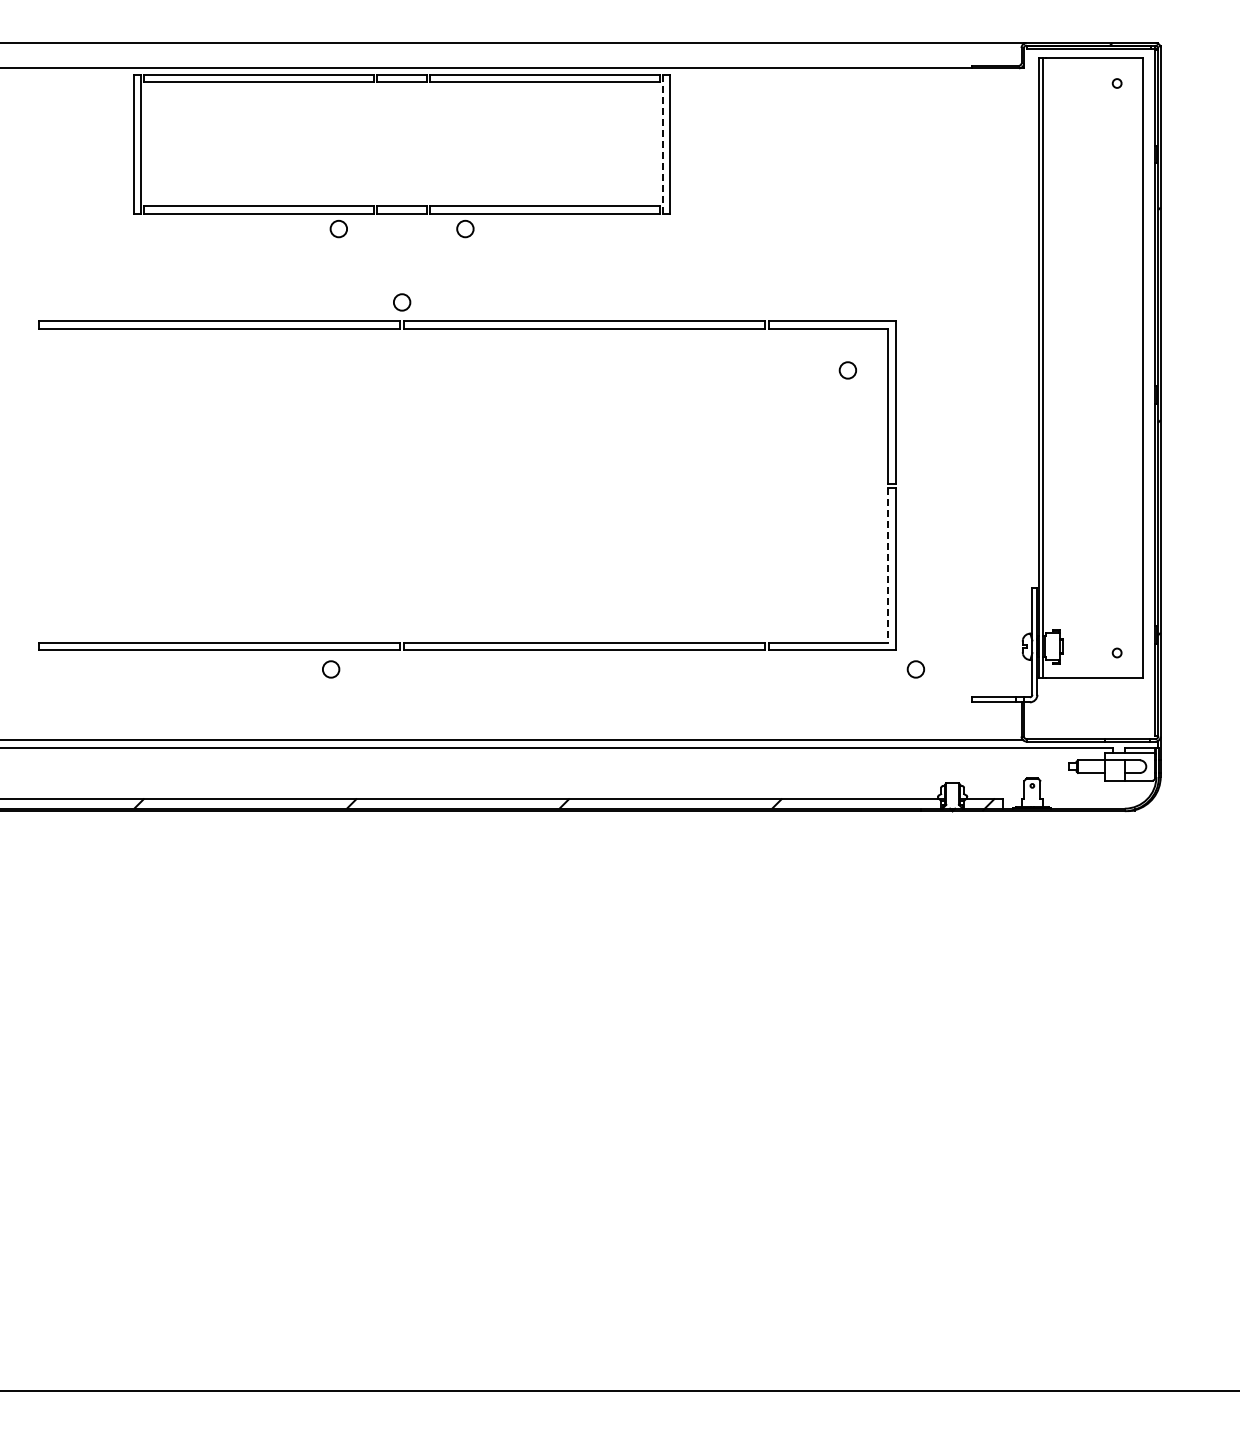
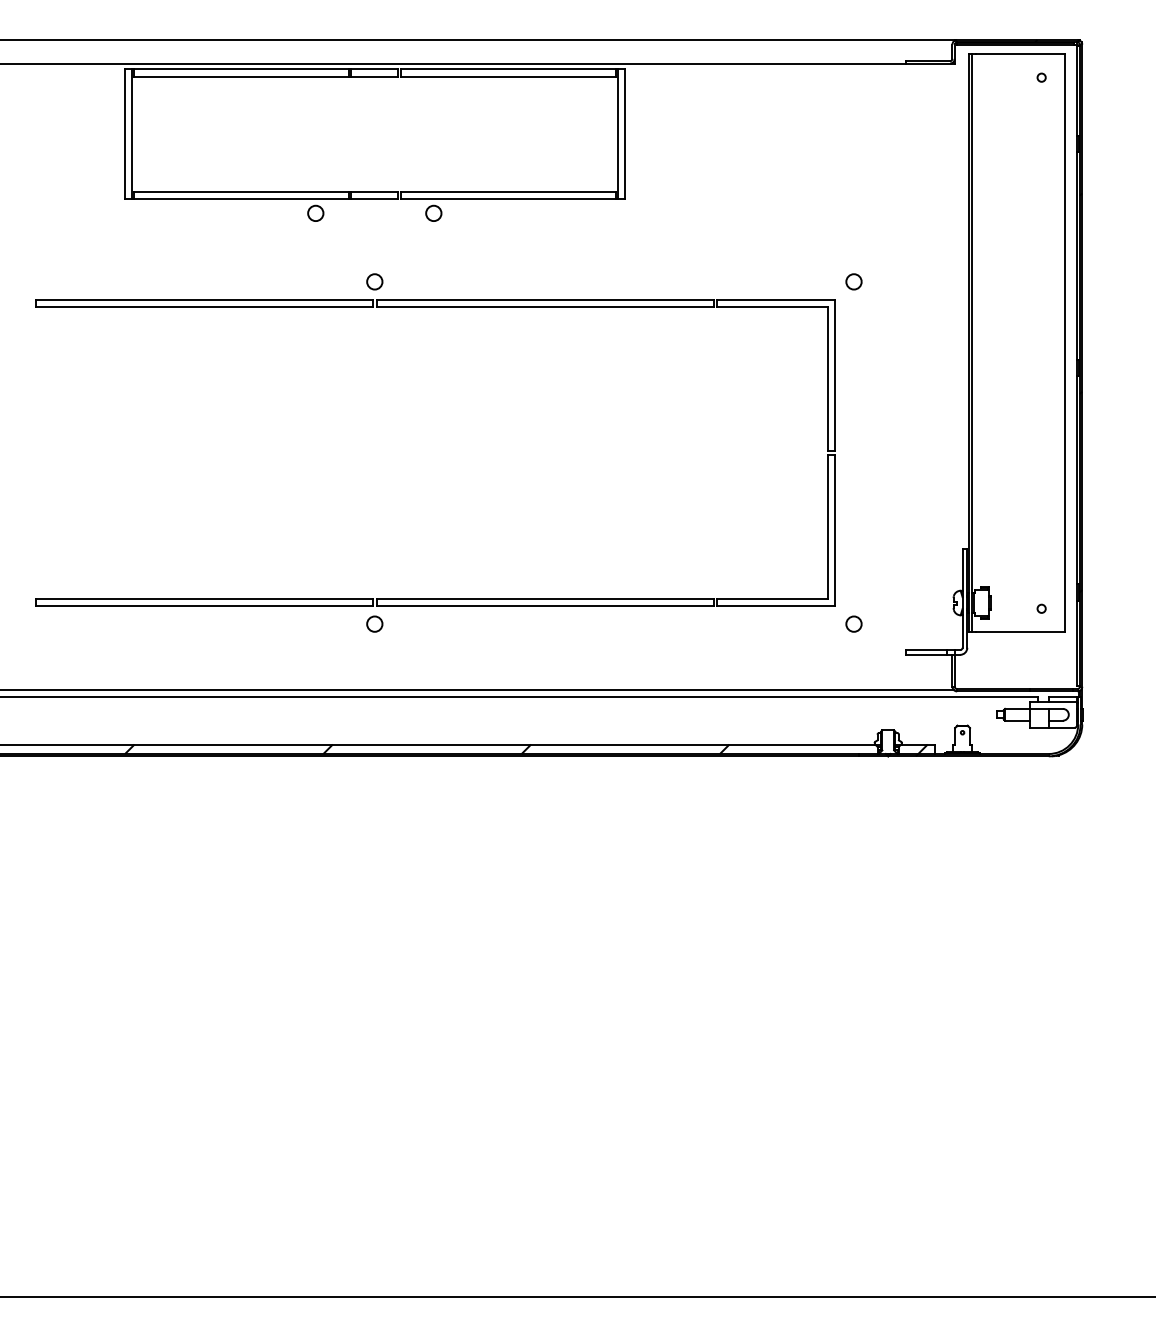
line: (662, 144) -> (617, 134), dashed -> solid
circle: (847, 370) -> (853, 281), moved
line: (888, 565) -> (828, 527), dashed -> solid
circle: (331, 669) -> (375, 624), moved

